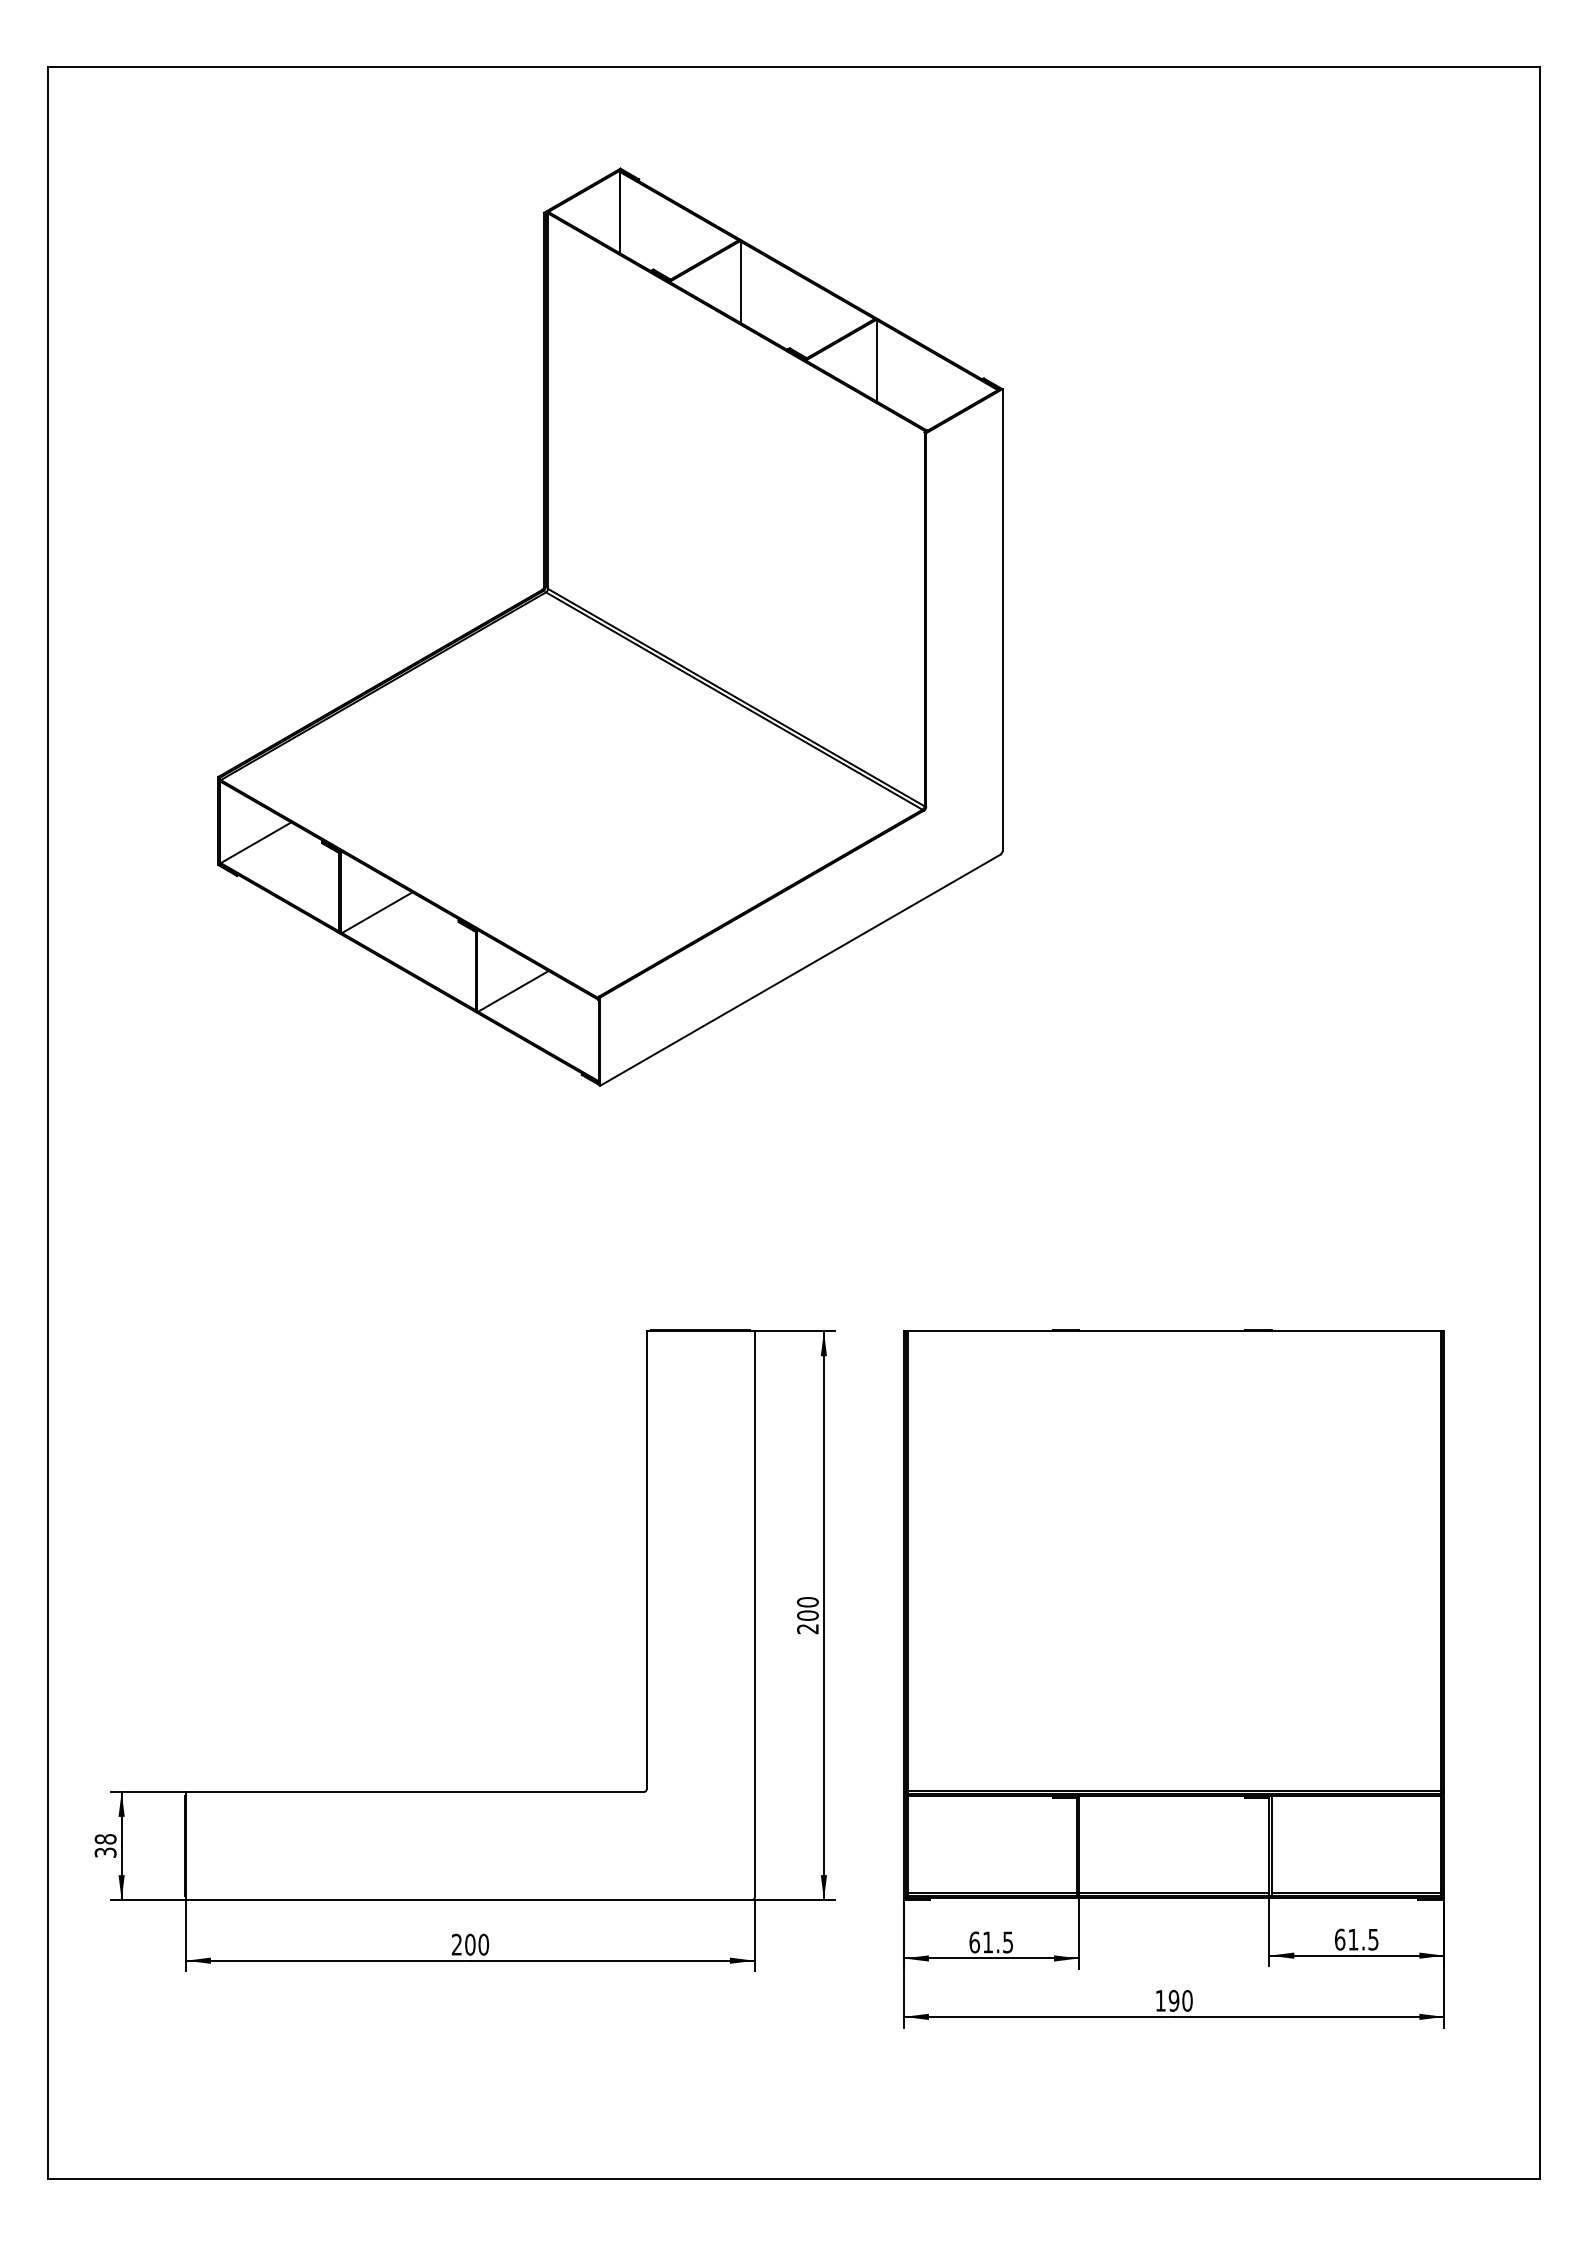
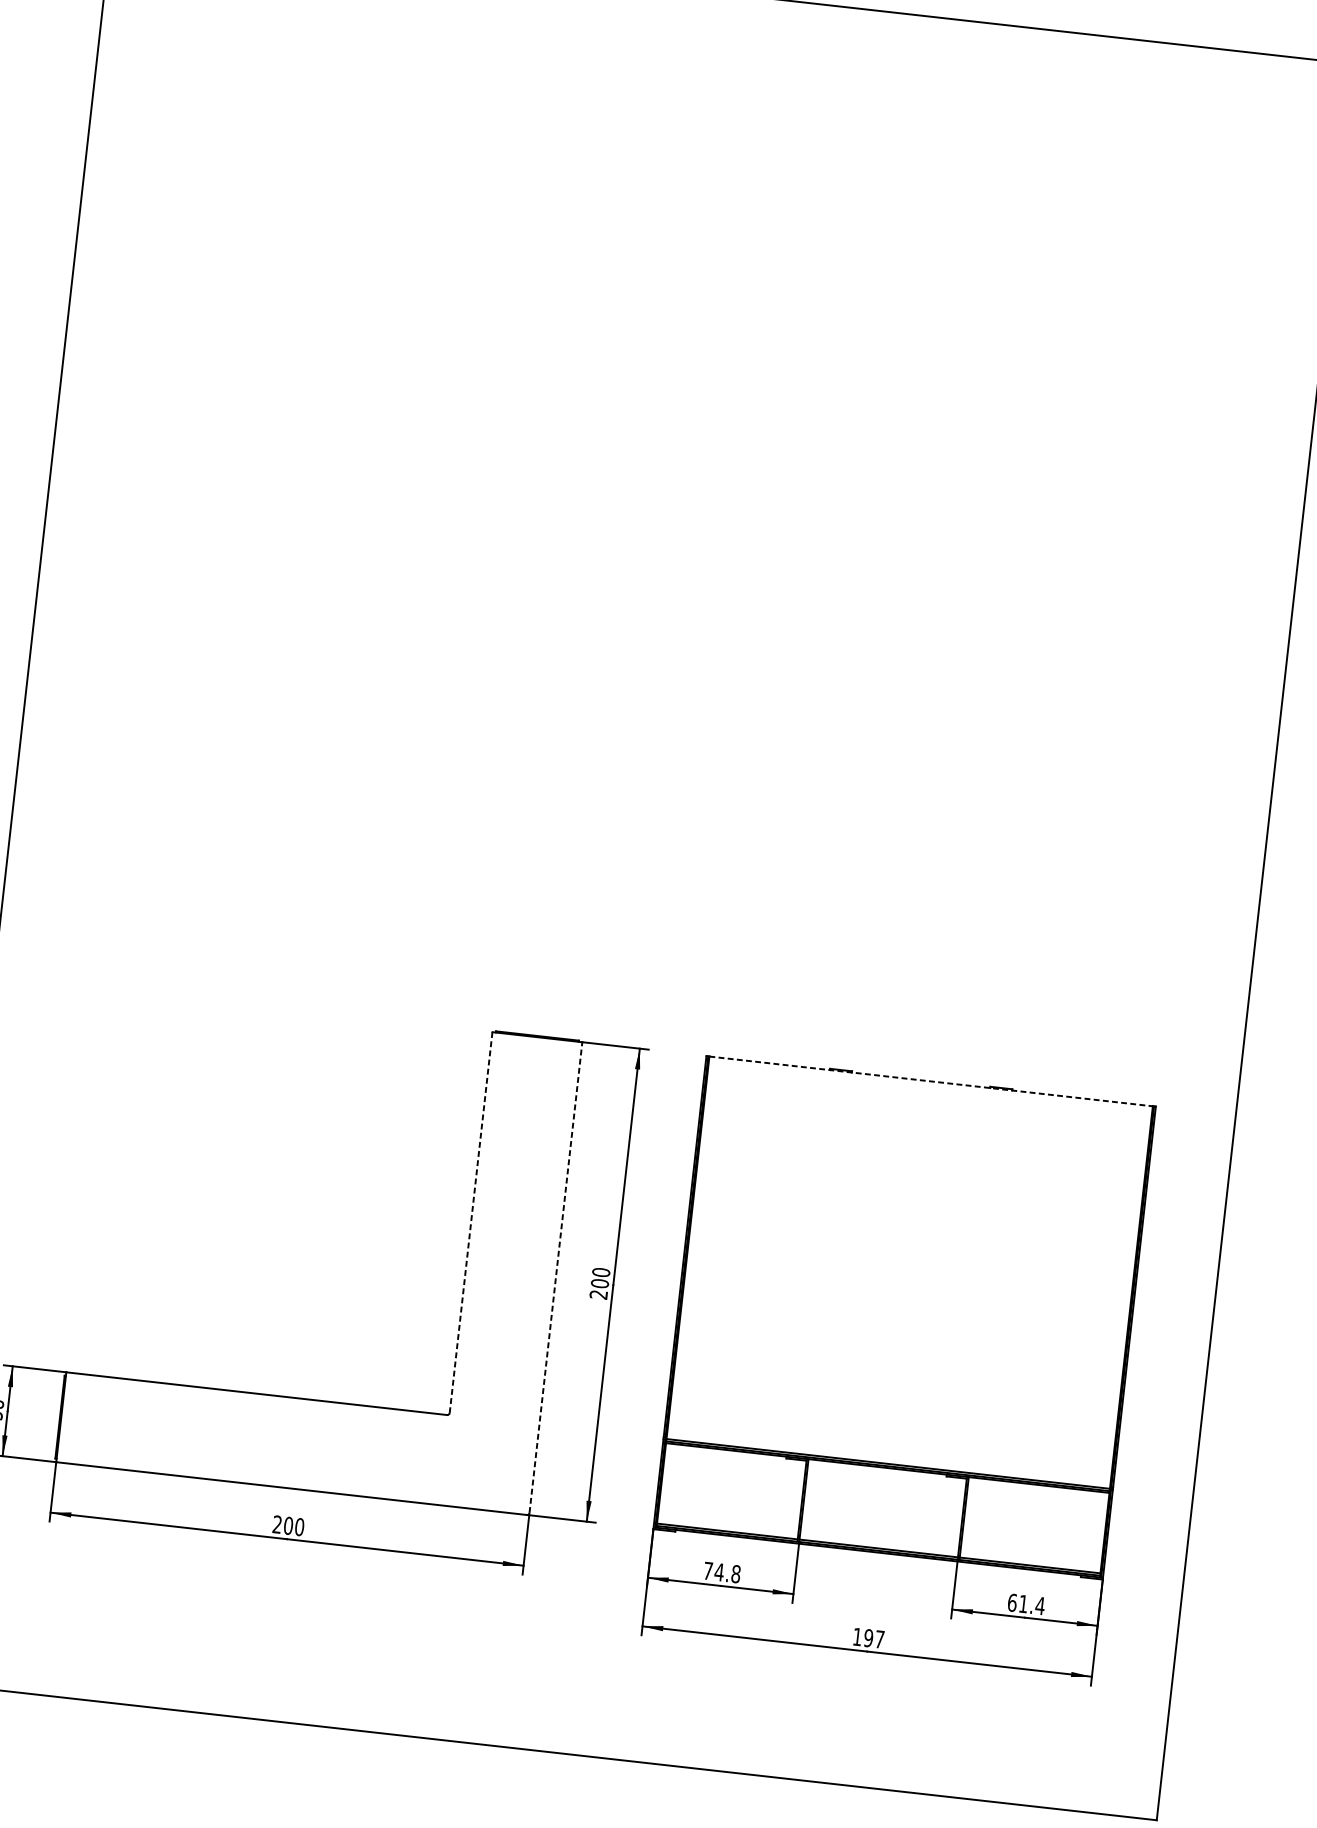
part: (610, 626) -> (528, 442), removed
line: (1174, 1331) -> (931, 1081), solid -> dashed
line: (646, 1560) -> (470, 1222), solid -> dashed
line: (754, 1614) -> (555, 1277), solid -> dashed
text: (1373, 1939) -> (1040, 1605), 61.5 -> 61.4
text: (991, 1942) -> (722, 1572), 61.5 -> 74.8
text: (1187, 2000) -> (879, 1639), 190 -> 197

